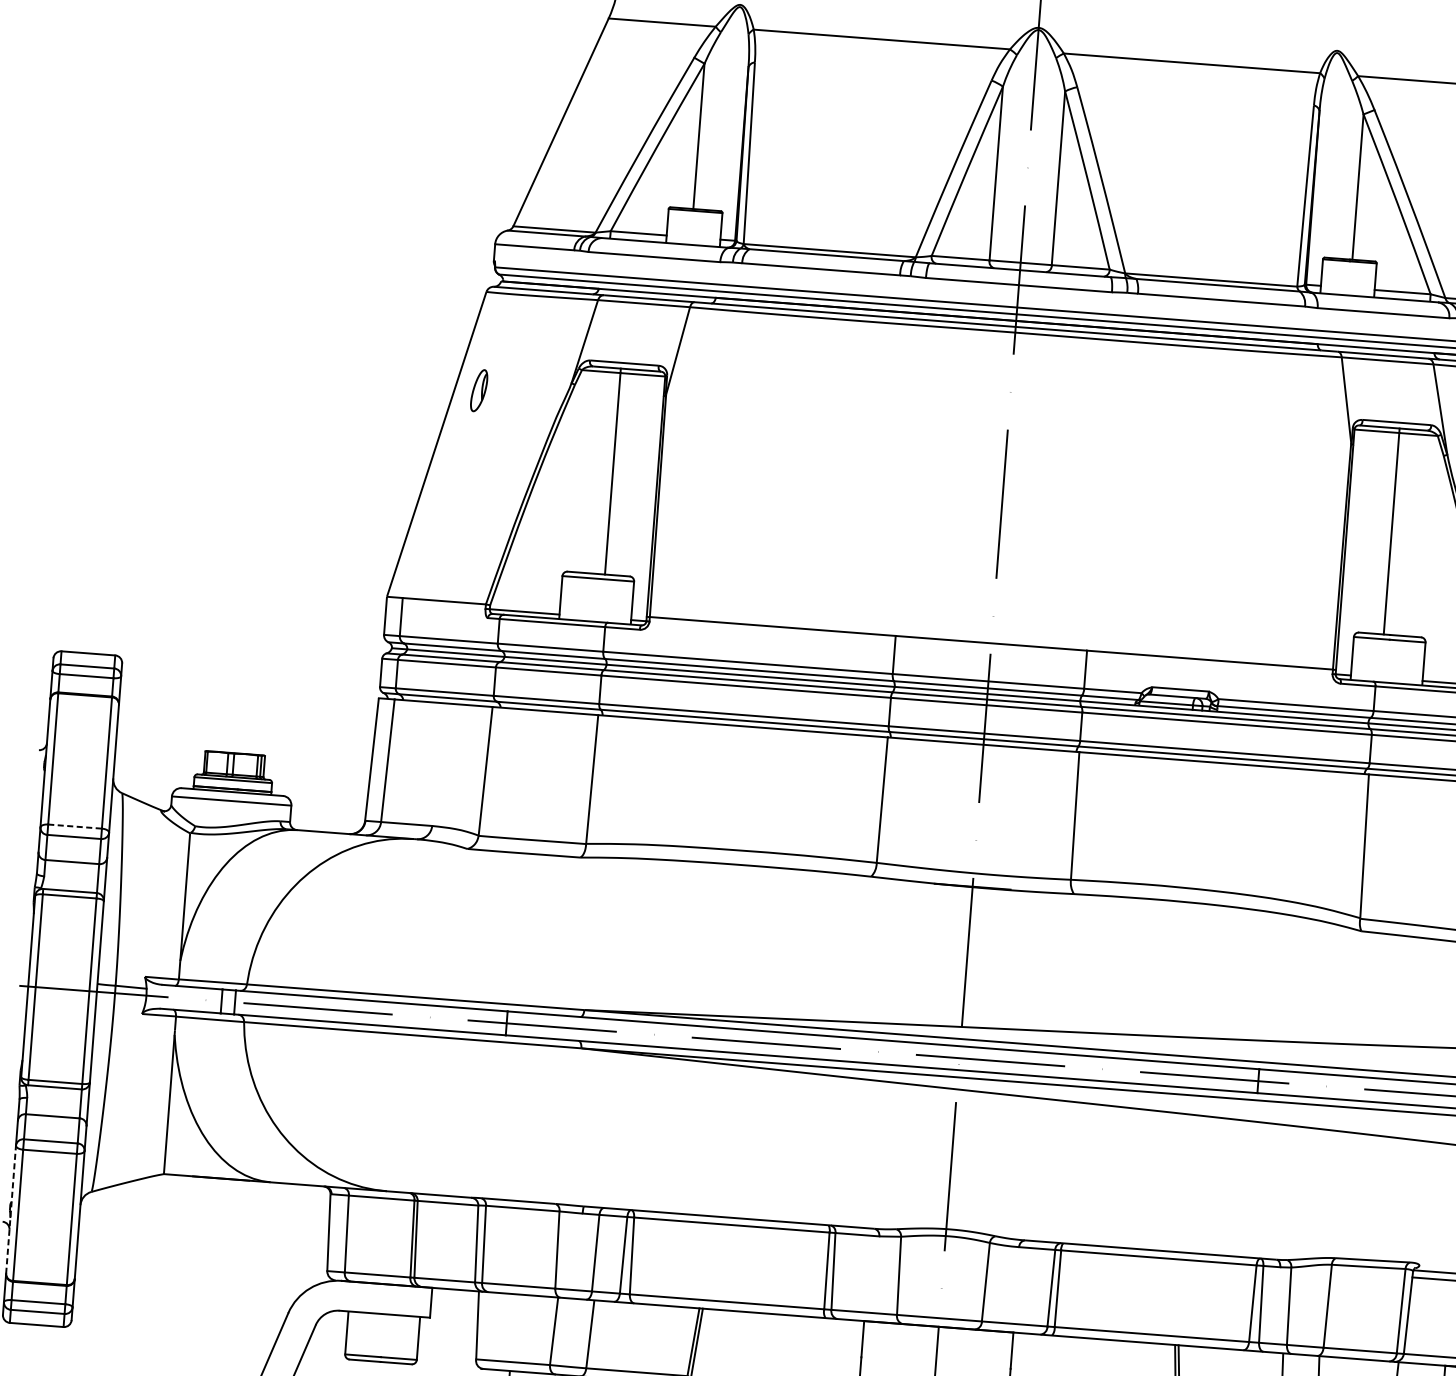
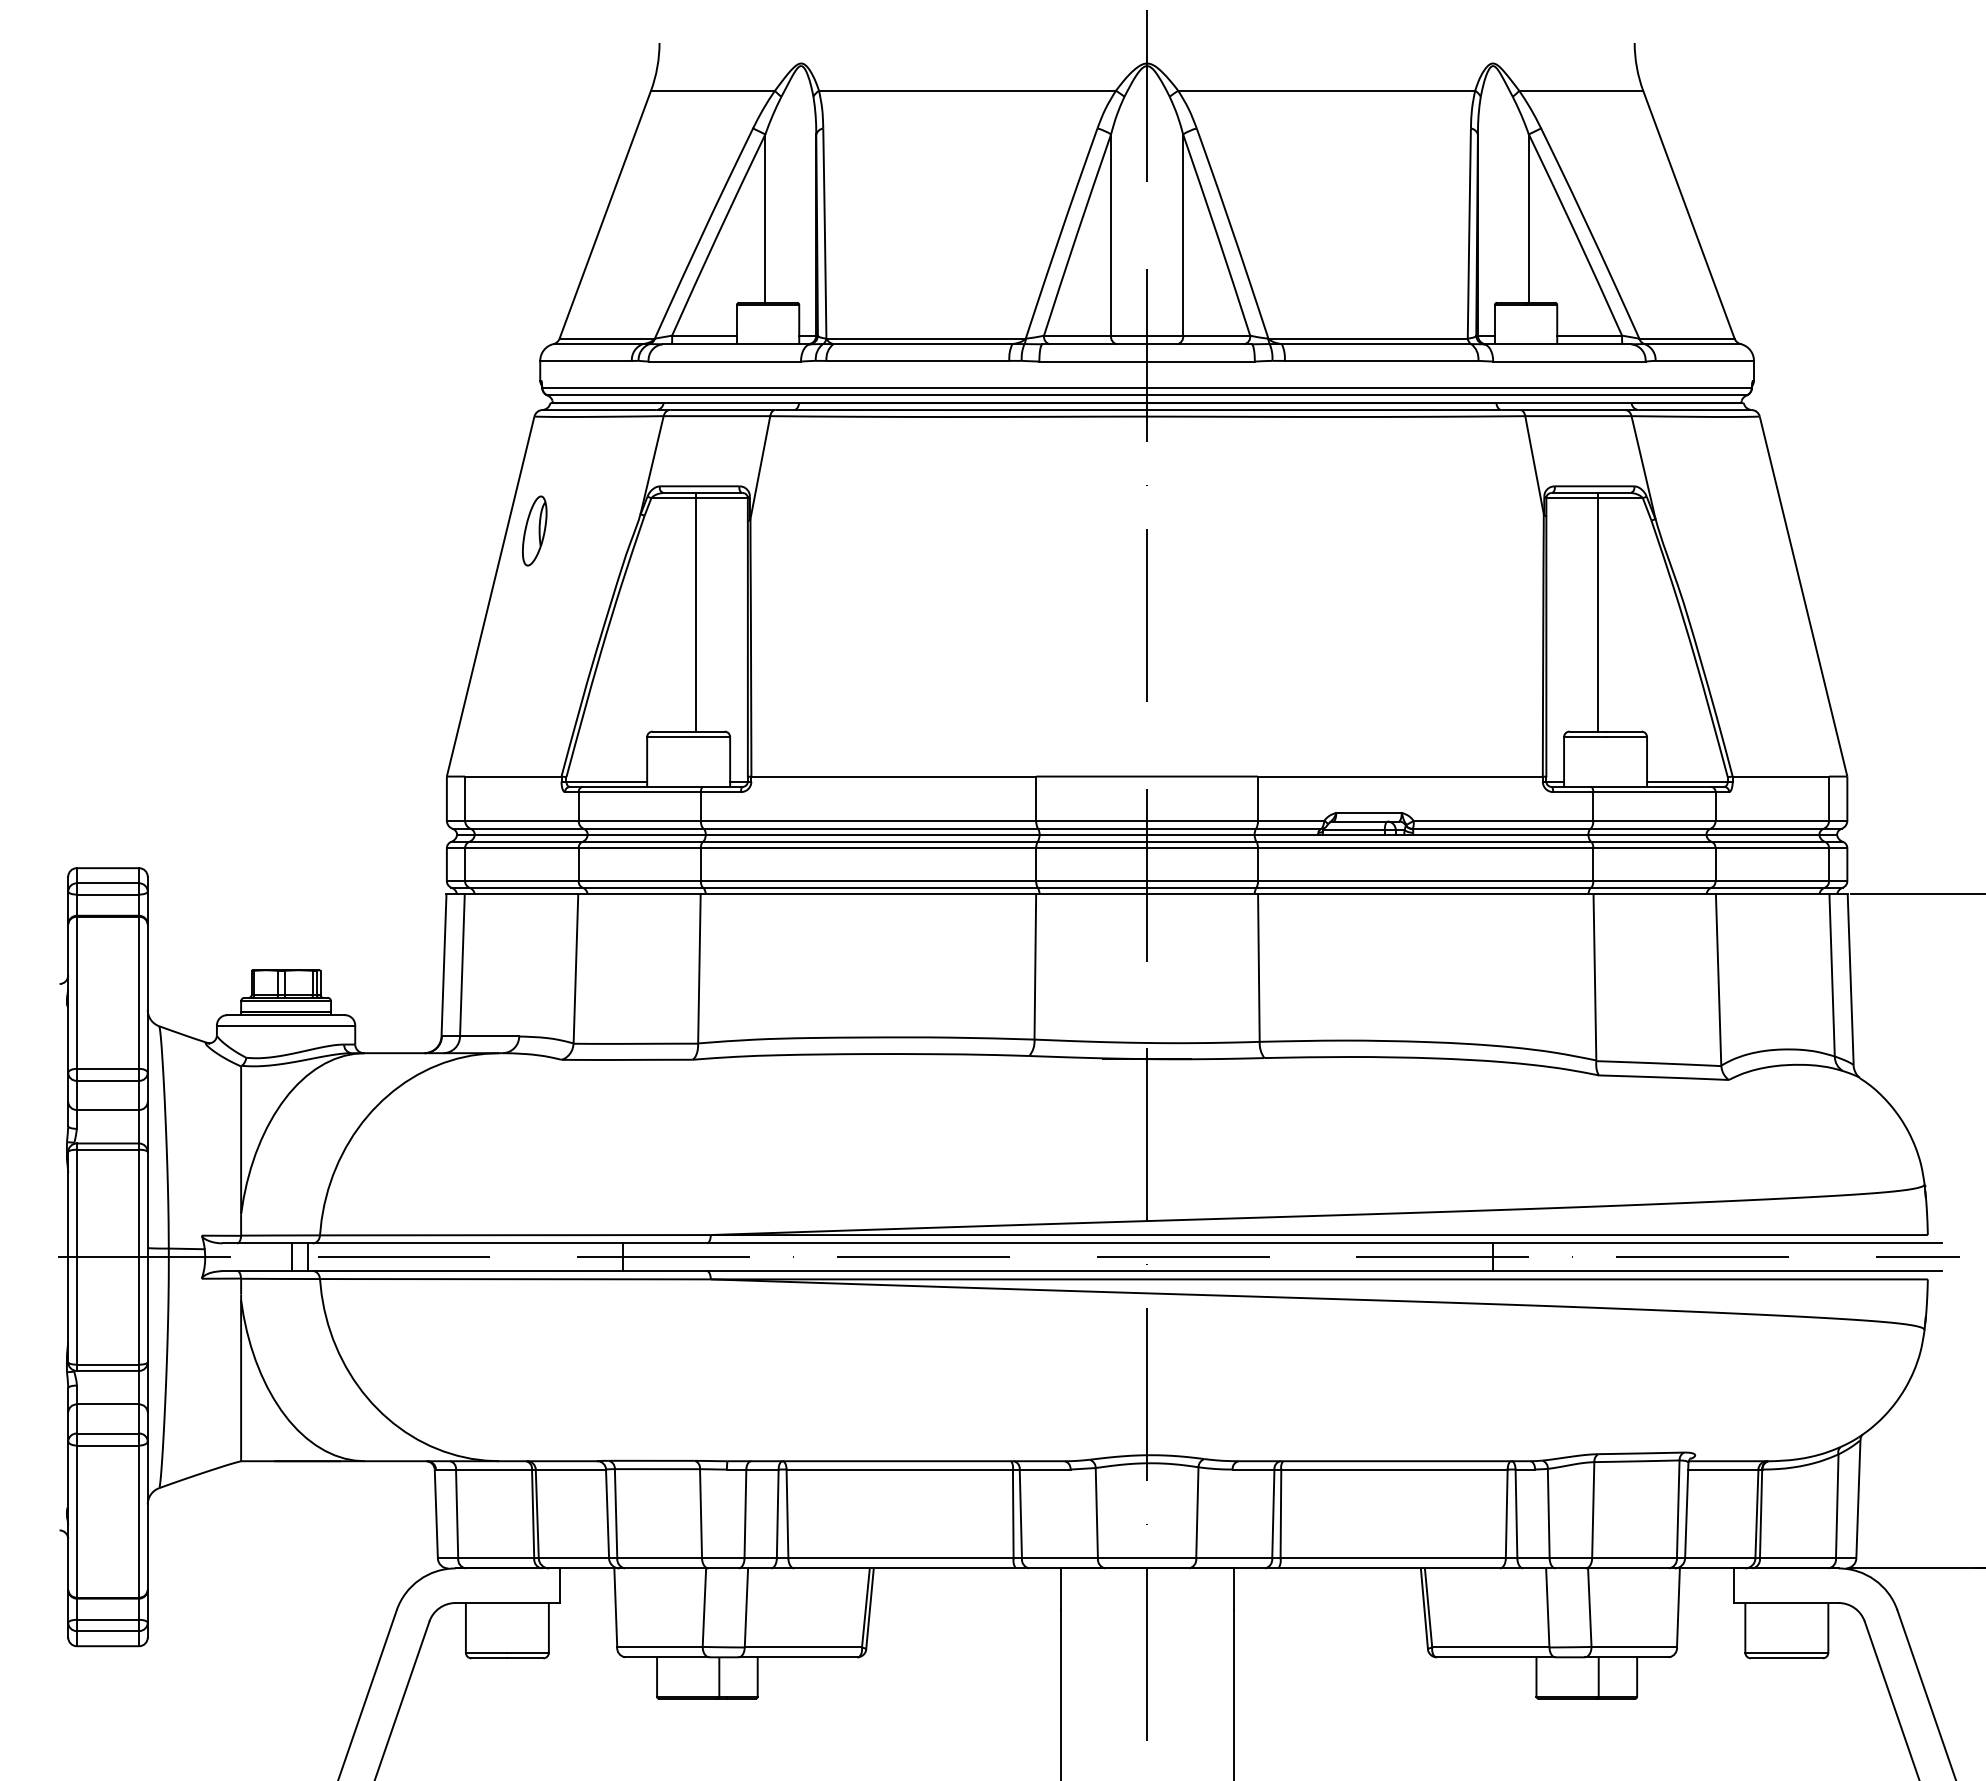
part: (478, 390) -> (534, 530), size x1.43
line: (75, 826) -> (108, 1068), dashed -> solid
line: (11, 1209) -> (68, 1515), dashed -> solid

